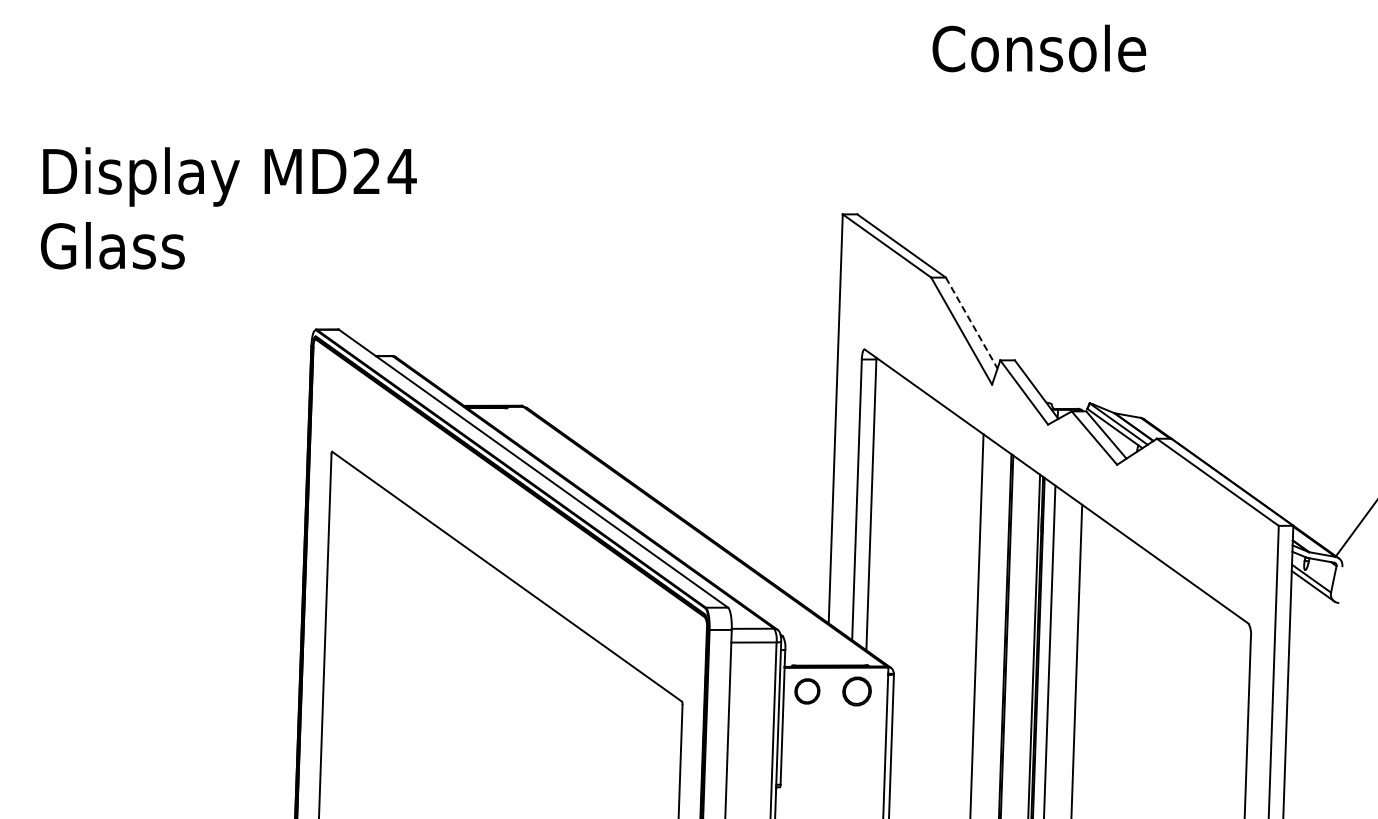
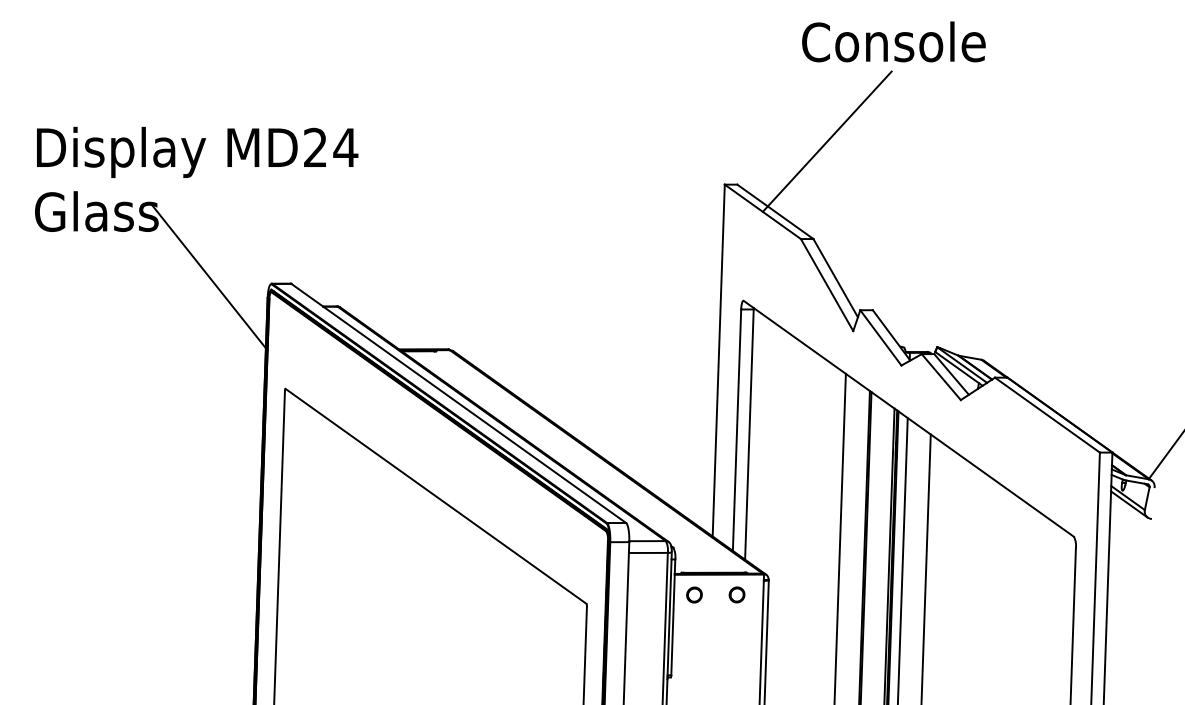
line: (961, 164) -> (826, 141), added
line: (244, 322) -> (210, 277), added
line: (971, 323) -> (835, 278), dashed -> solid
part: (856, 690) -> (736, 594), size x0.62
part: (807, 691) -> (694, 595), size x0.71

